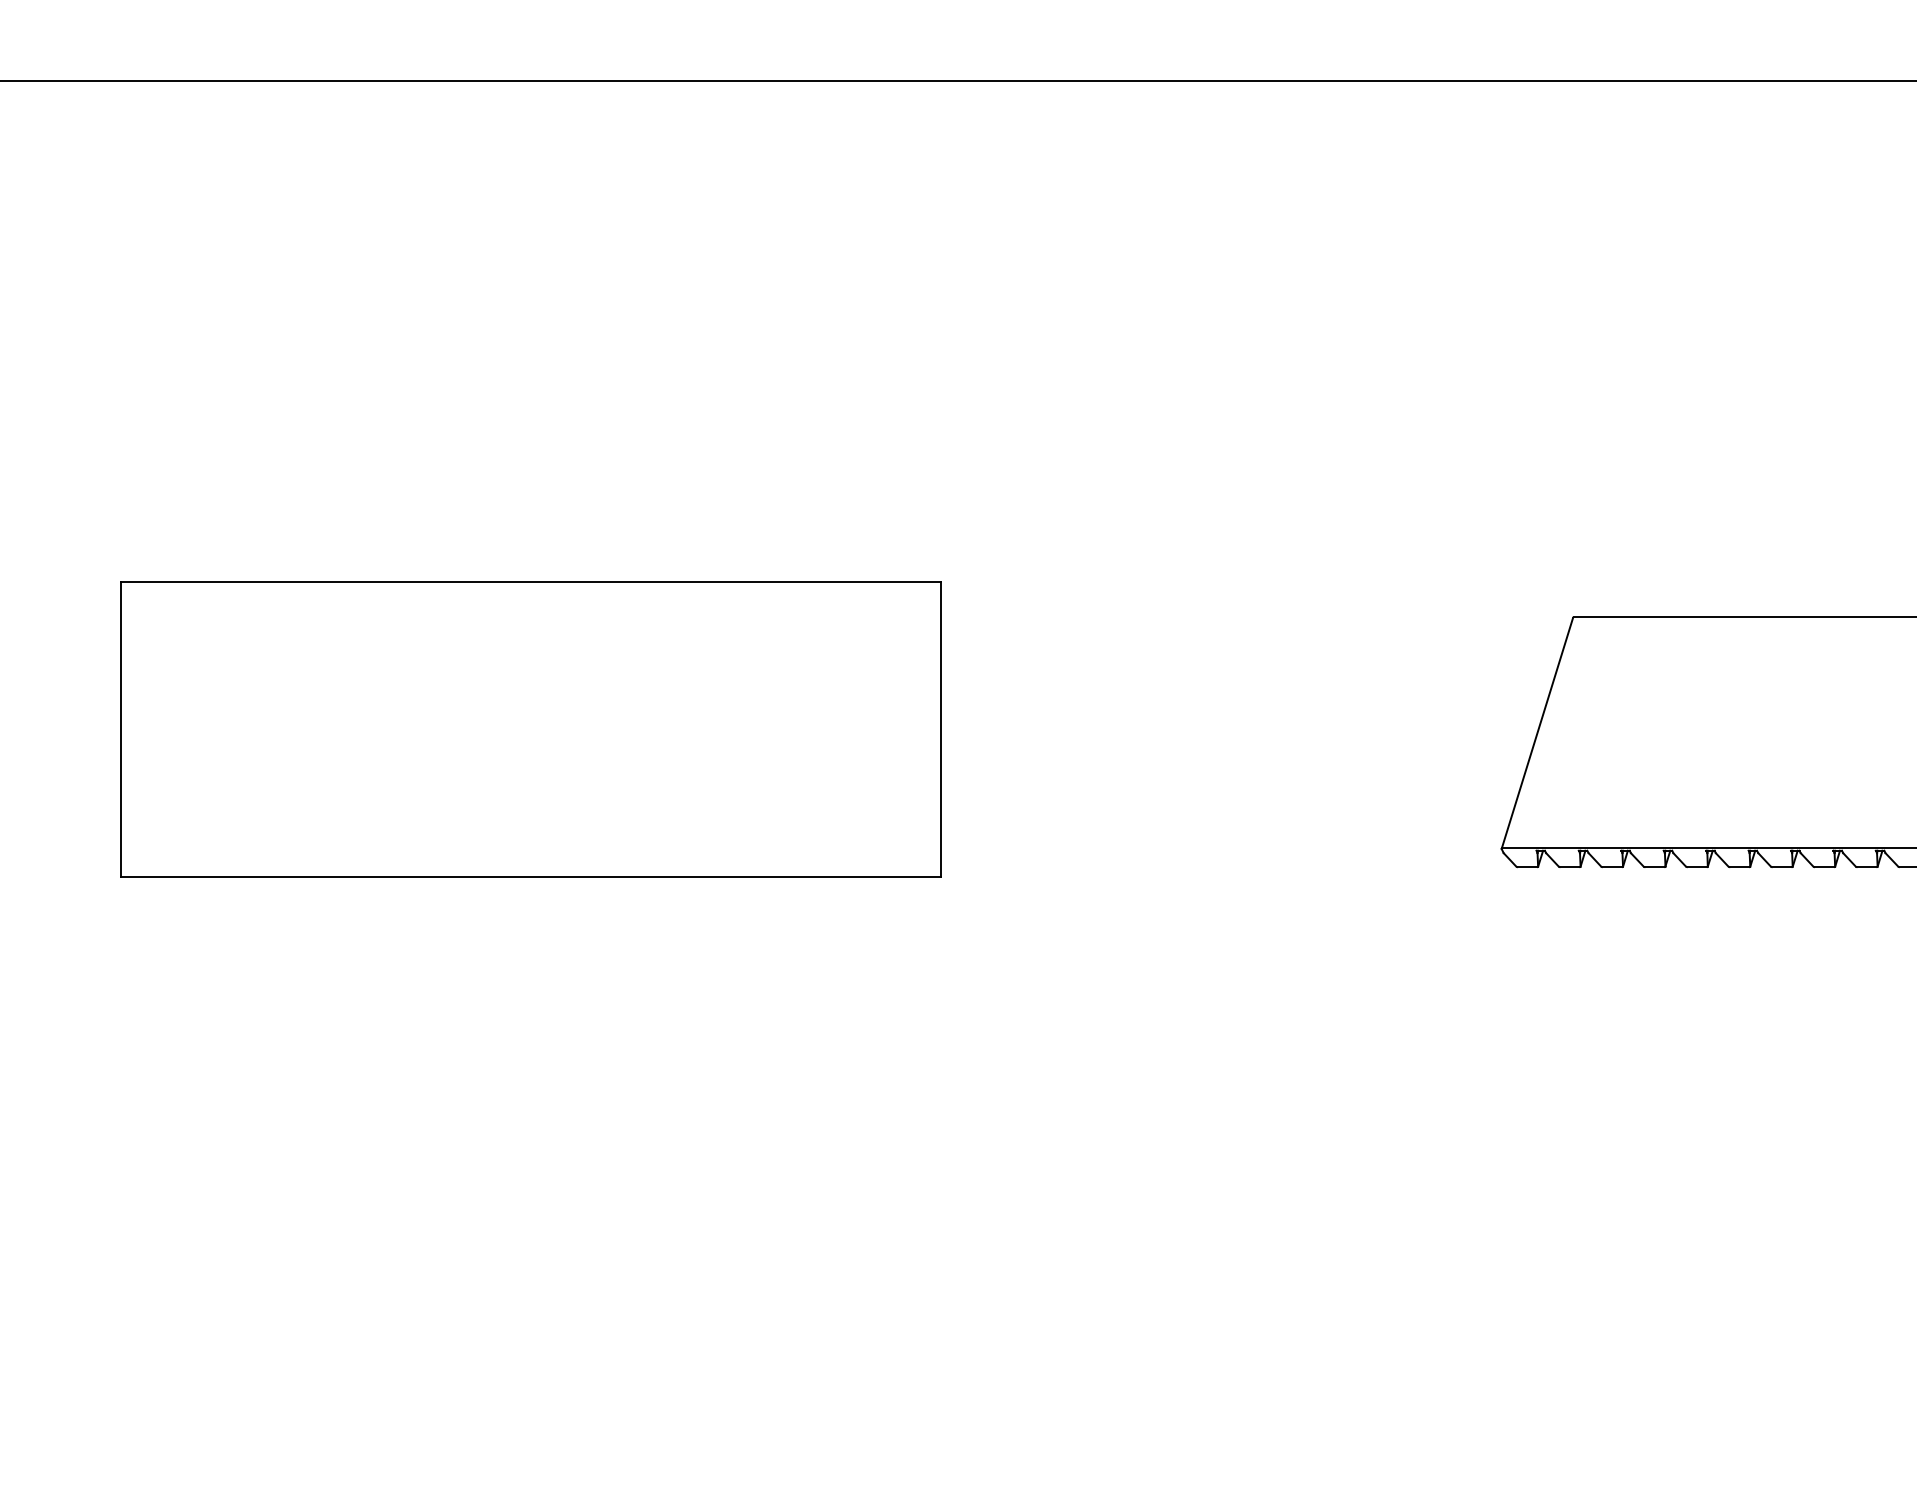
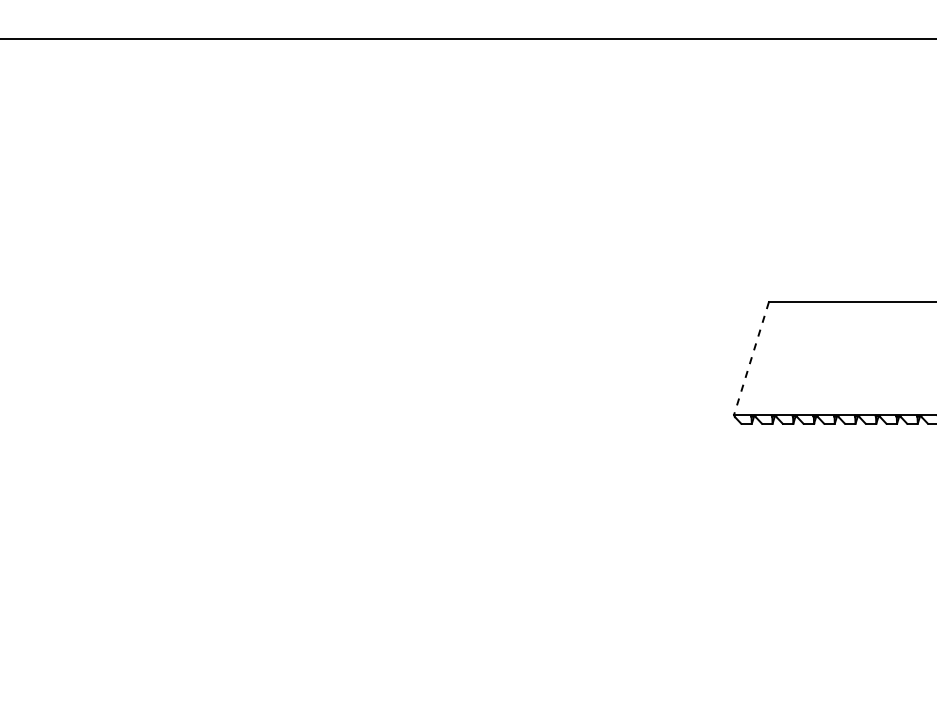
part: (530, 729) -> (259, 356), removed
line: (1537, 735) -> (751, 359), solid -> dashed

